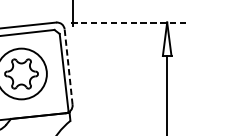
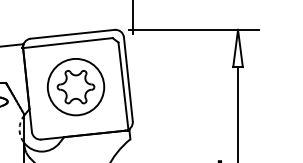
line: (127, 22) -> (193, 29), dashed -> solid
line: (68, 66) -> (128, 78), dashed -> solid

